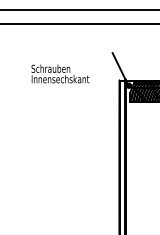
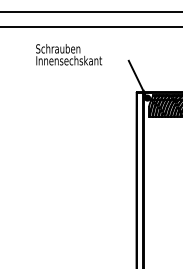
text: (60, 73) -> (69, 54), moved

